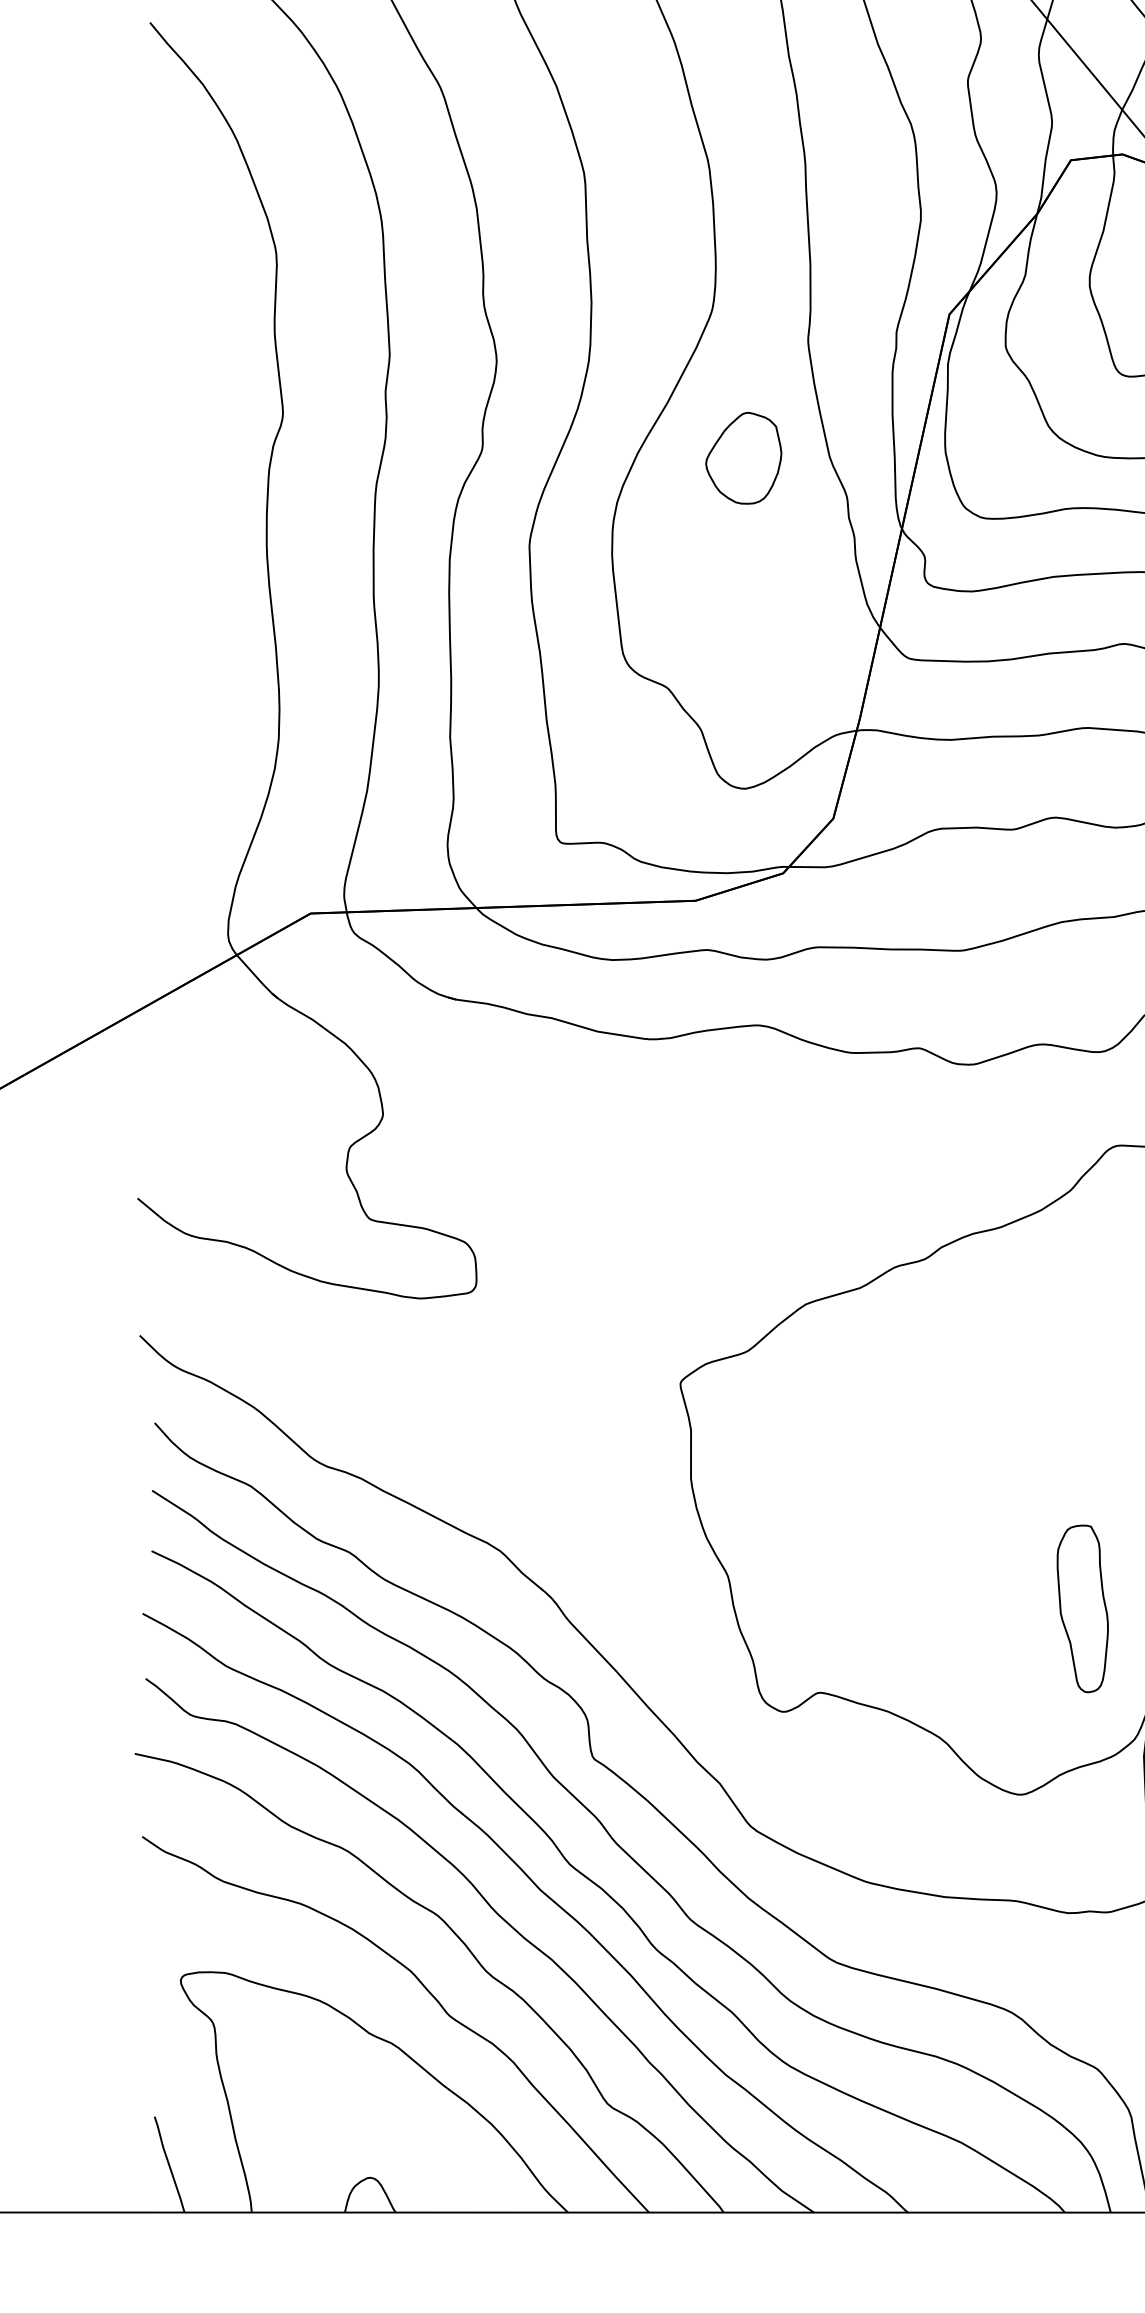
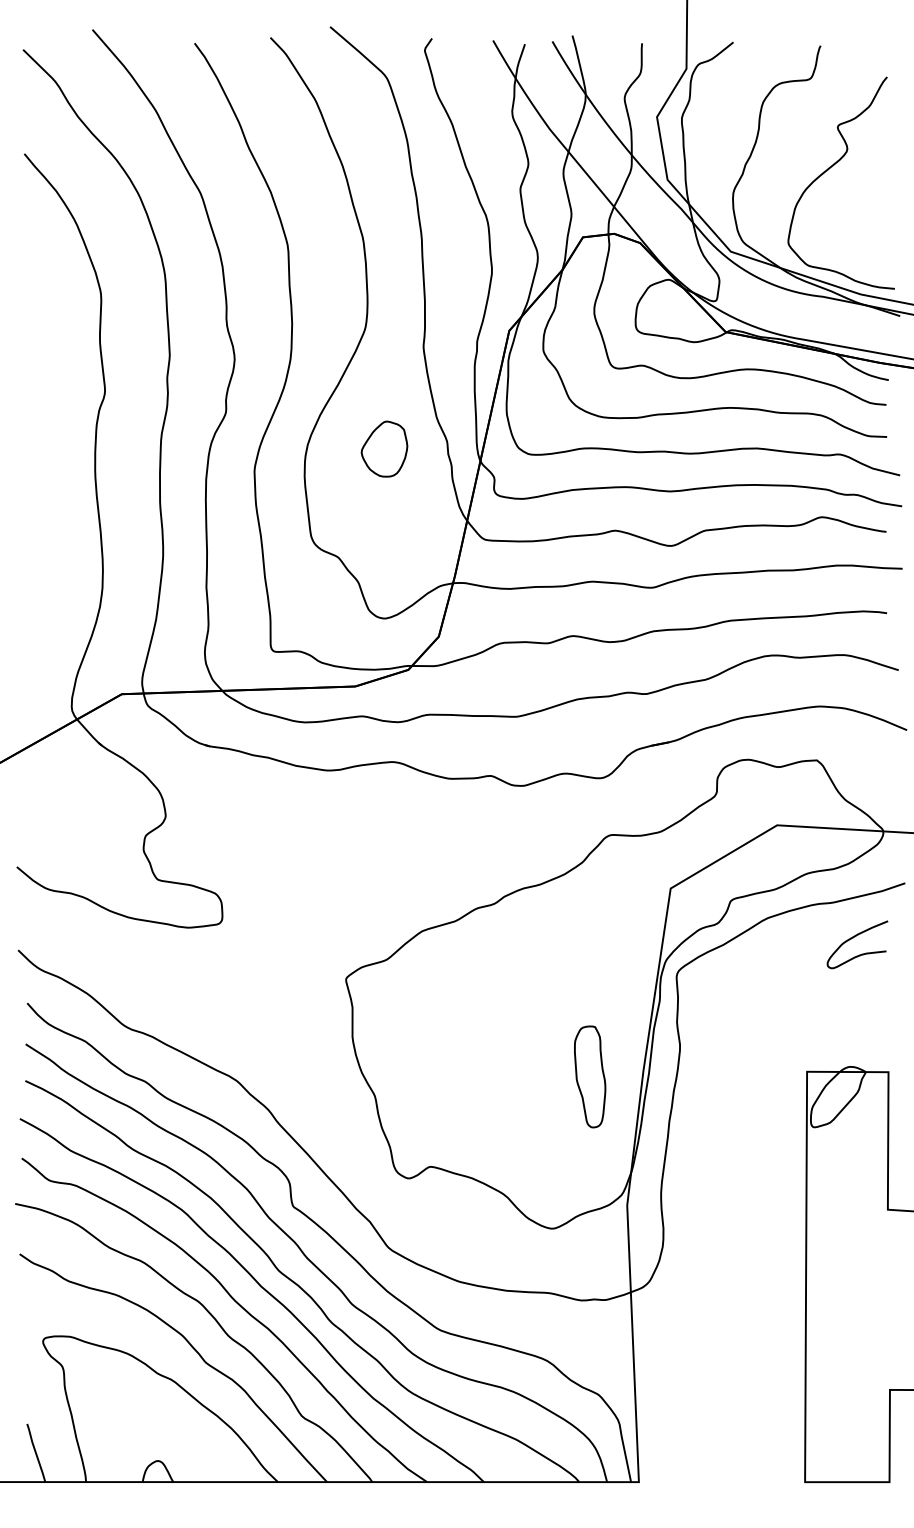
part: (743, 457) -> (384, 448), moved
part: (1083, 1608) -> (590, 1076), moved

